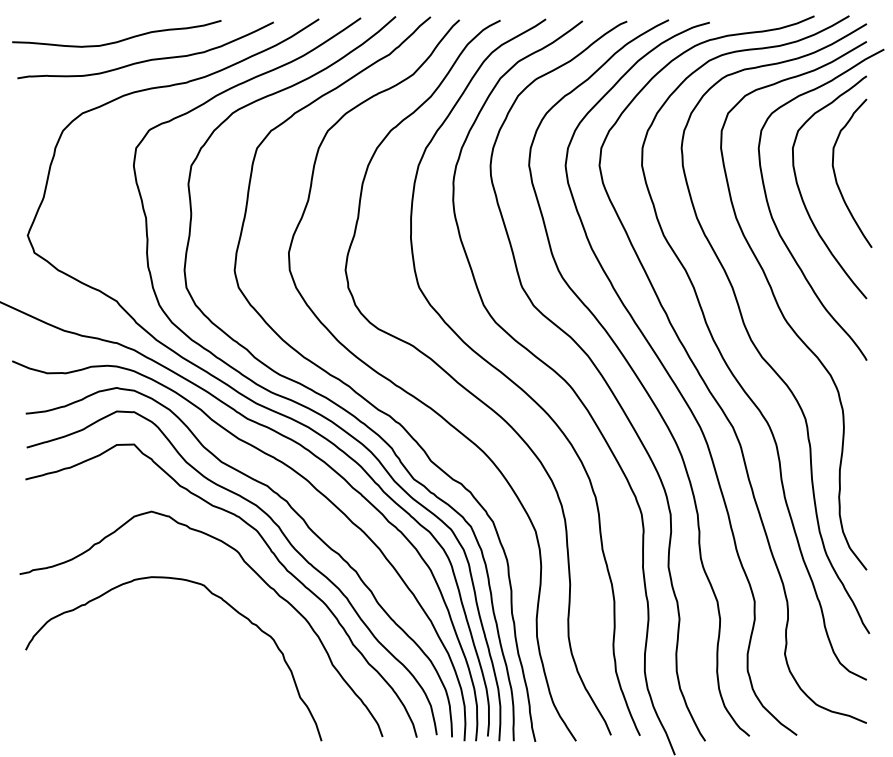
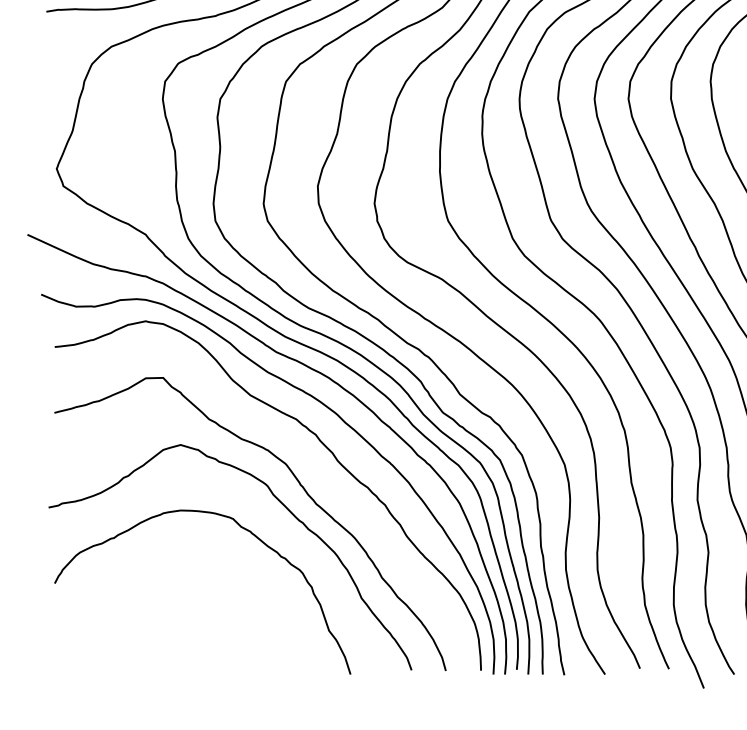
curve: (281, 533) -> (310, 466), removed

